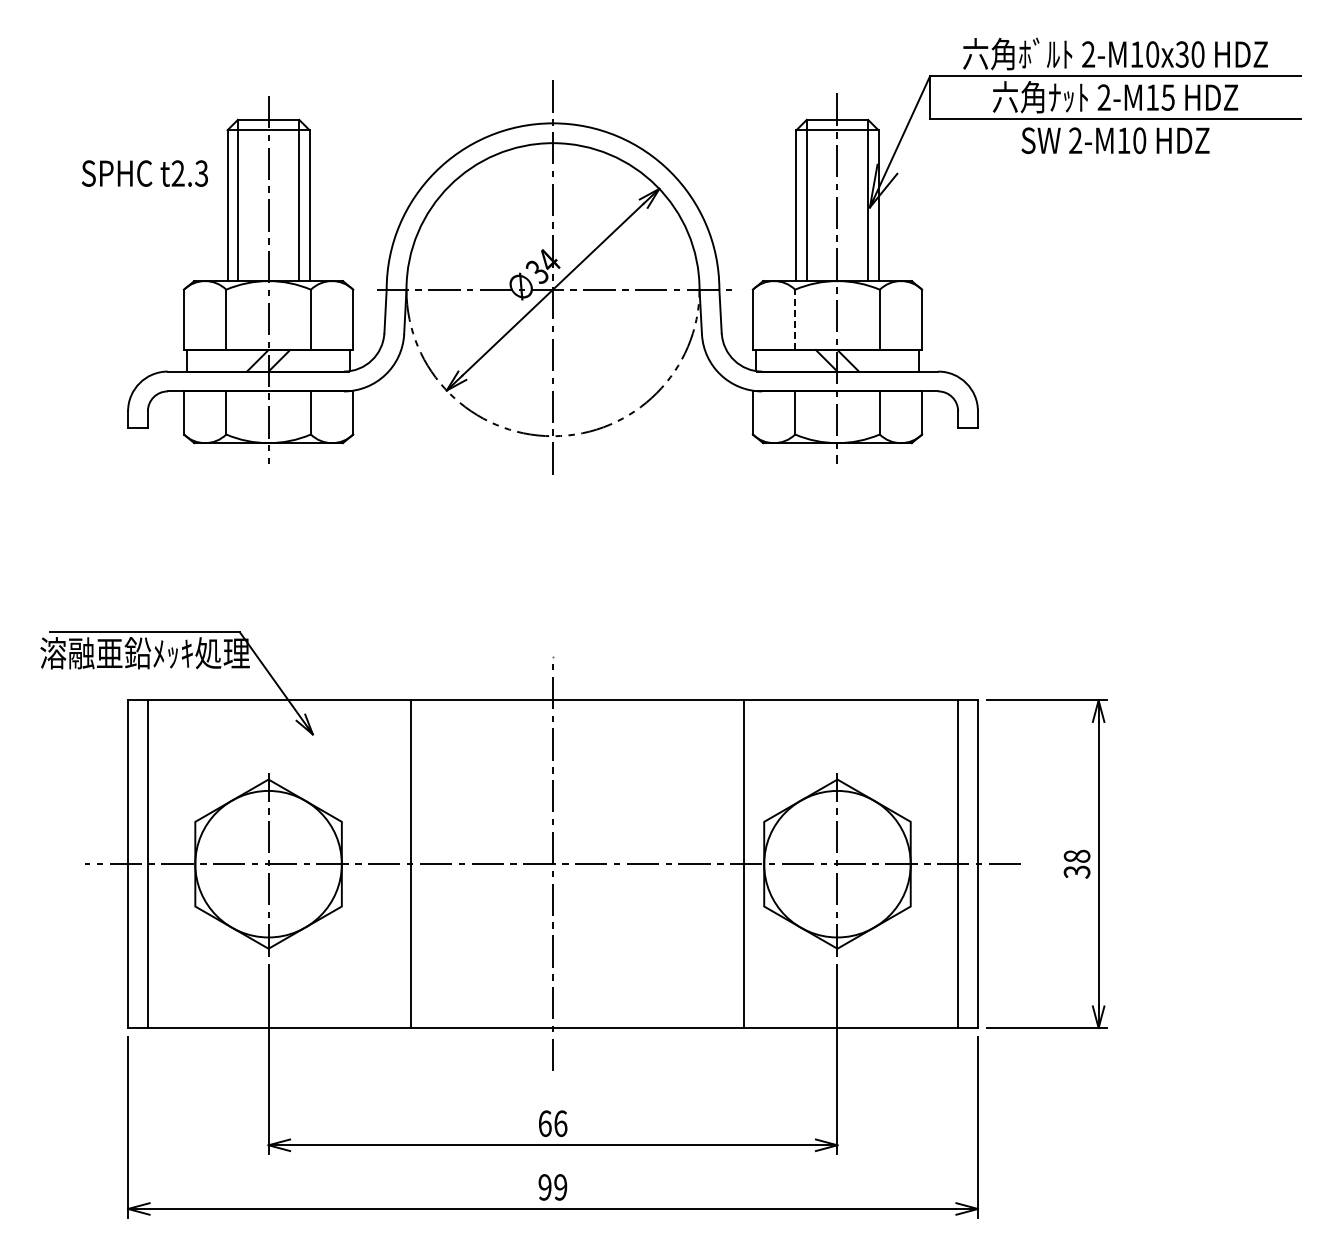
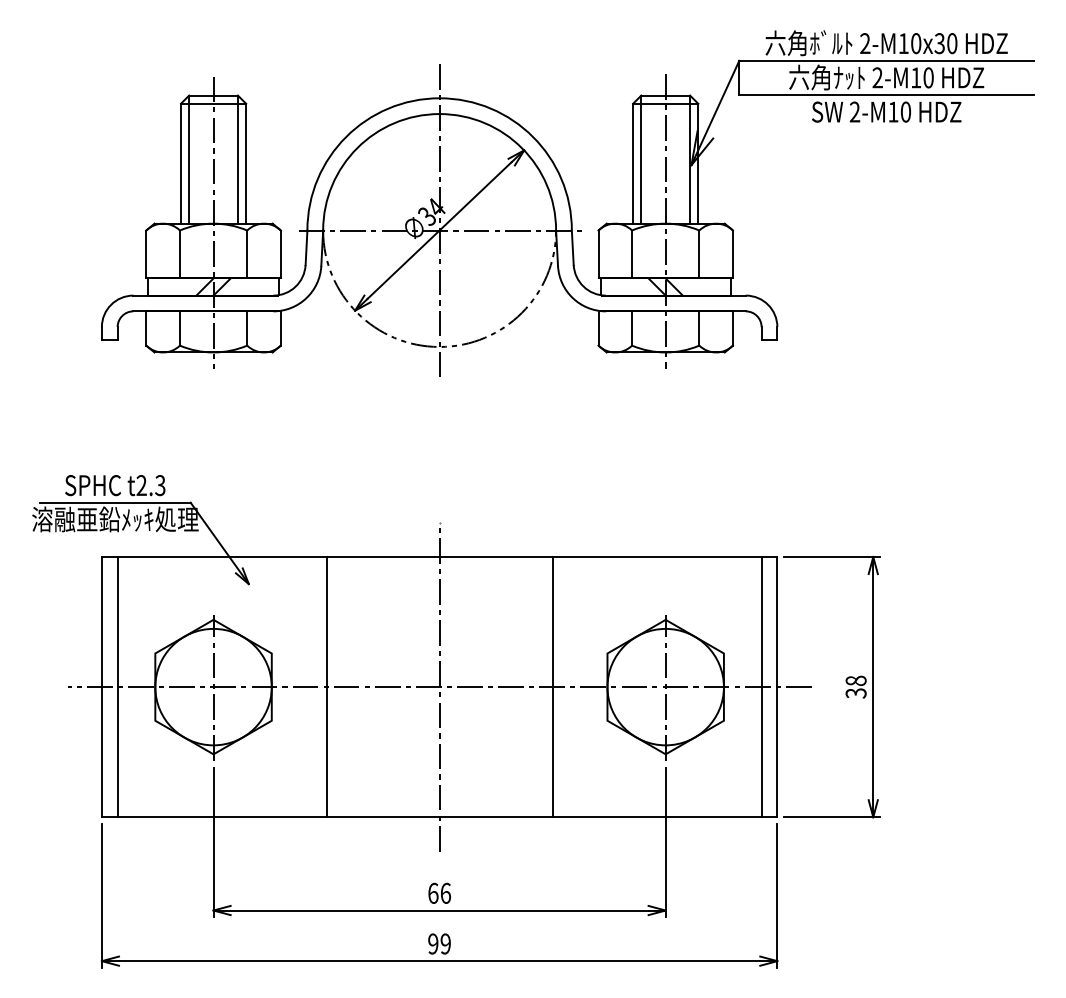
text: (1167, 97) -> (928, 77), 2-M15 -> 2-M10
text: (144, 173) -> (114, 485), moved
line: (795, 319) -> (632, 254), dashed -> solid
line: (744, 863) -> (552, 686), moved

